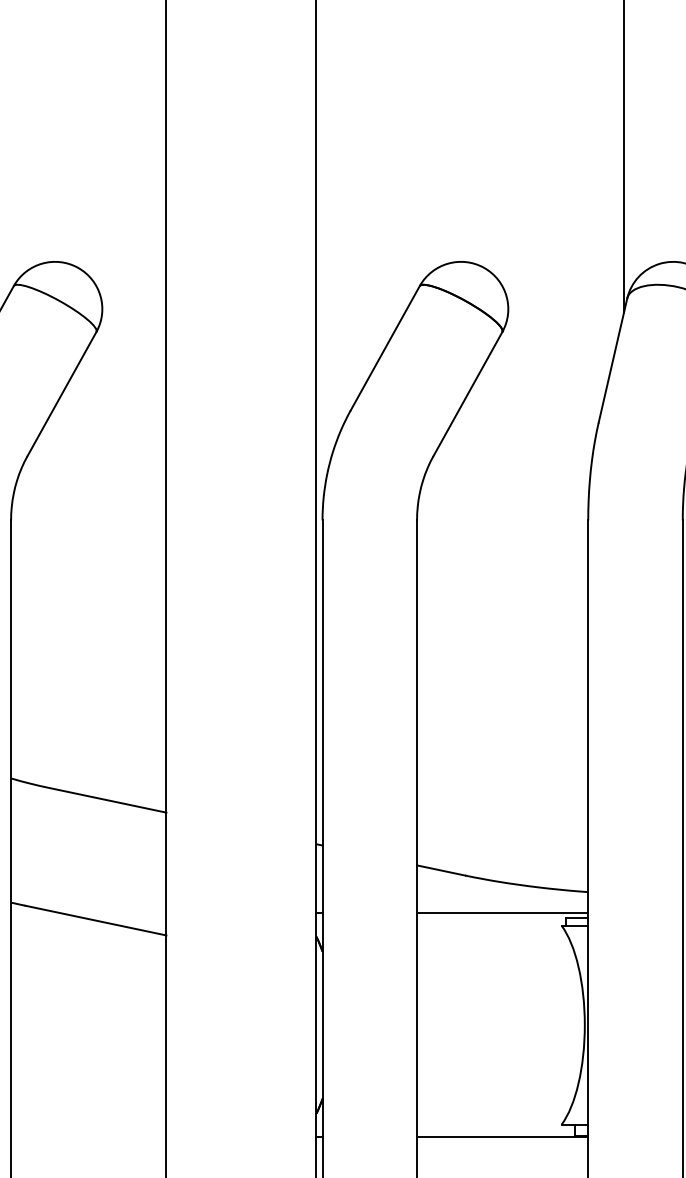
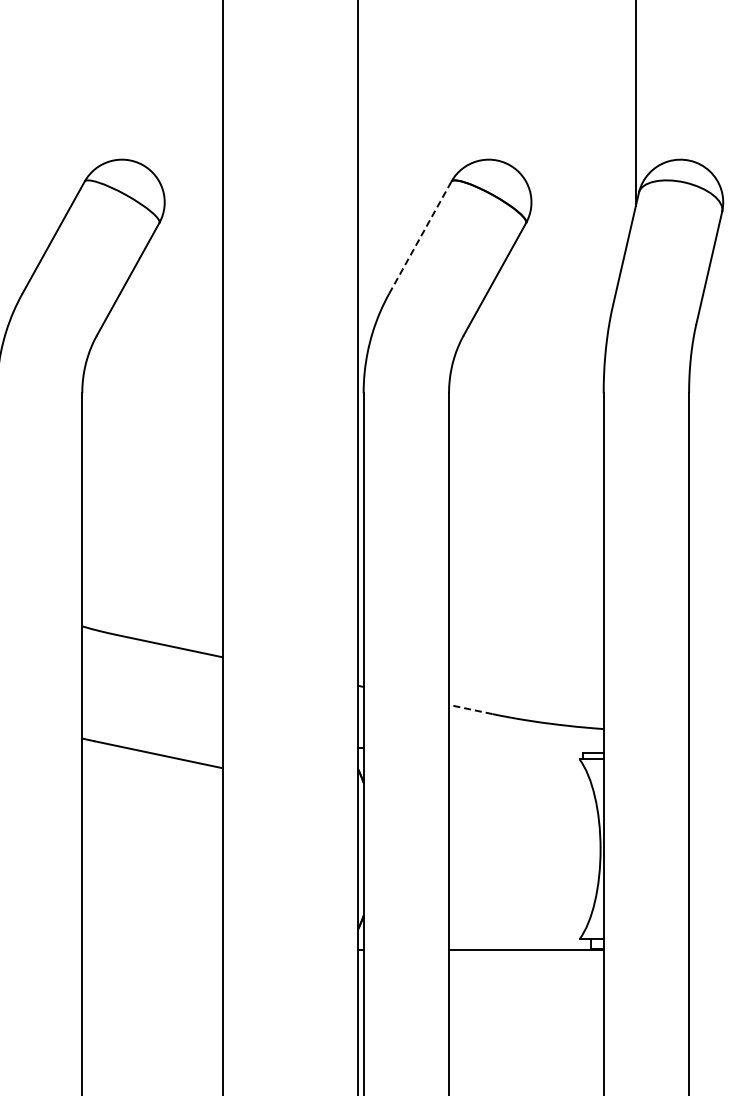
line: (385, 348) -> (420, 237), solid -> dashed
line: (440, 870) -> (470, 709), solid -> dashed
line: (502, 913) -> (526, 748), removed

